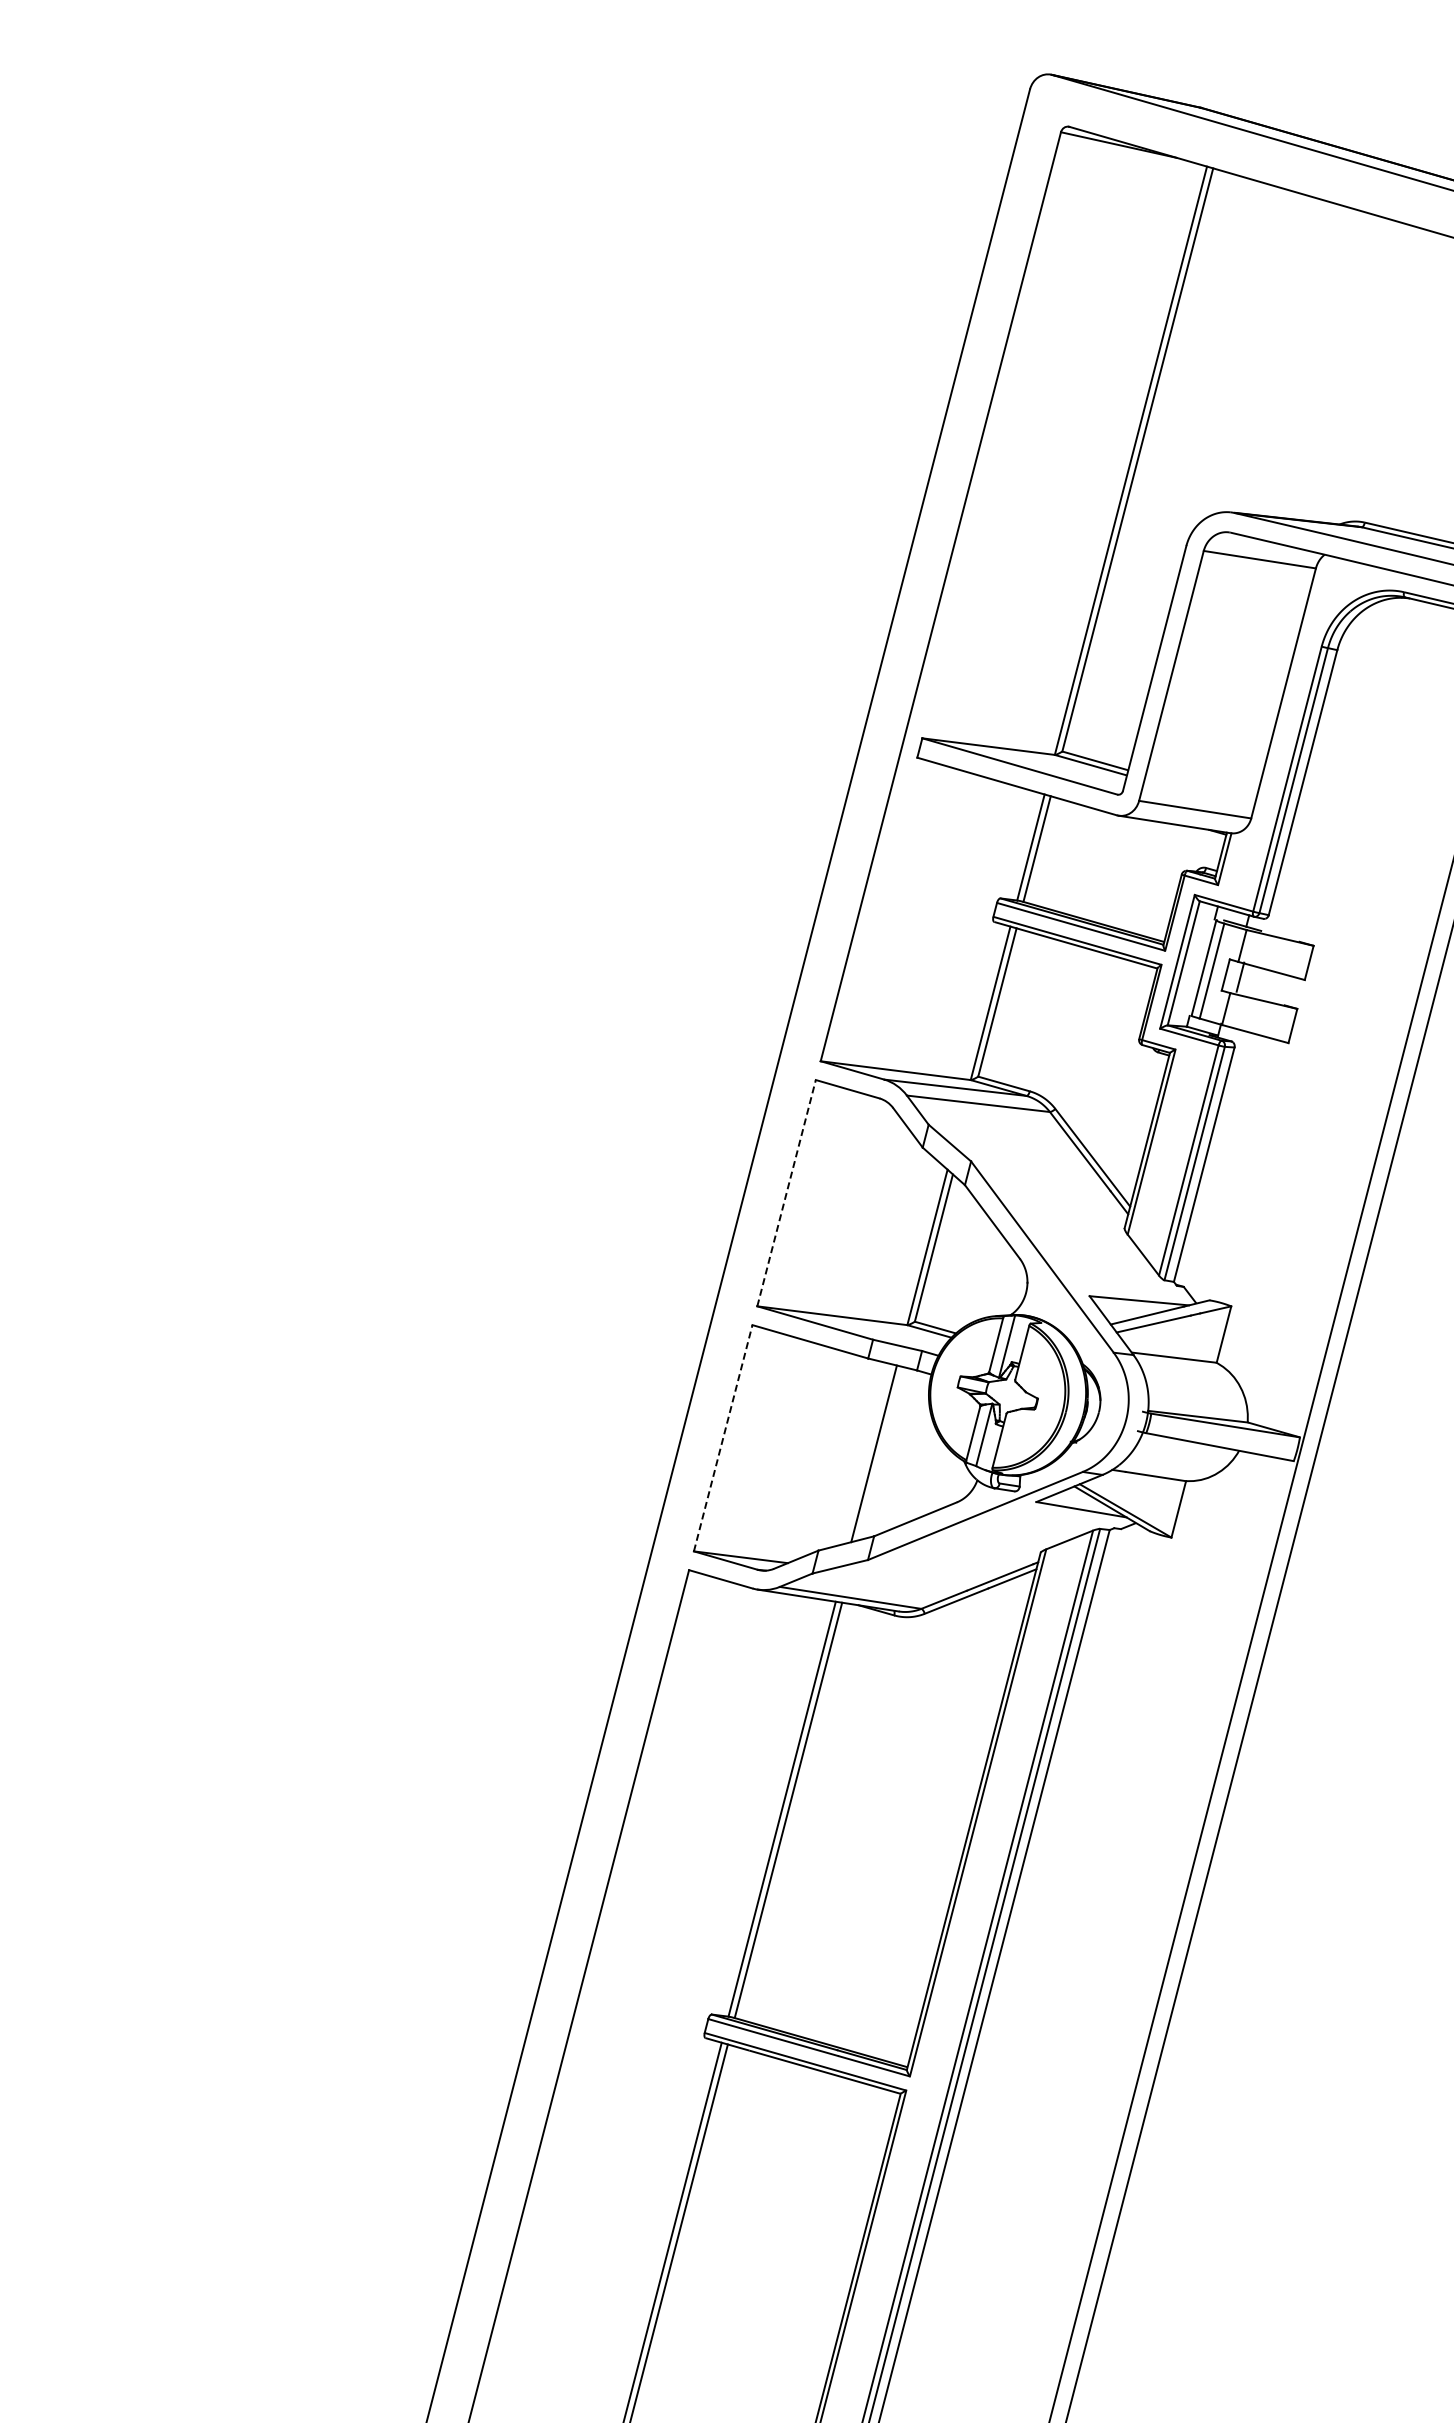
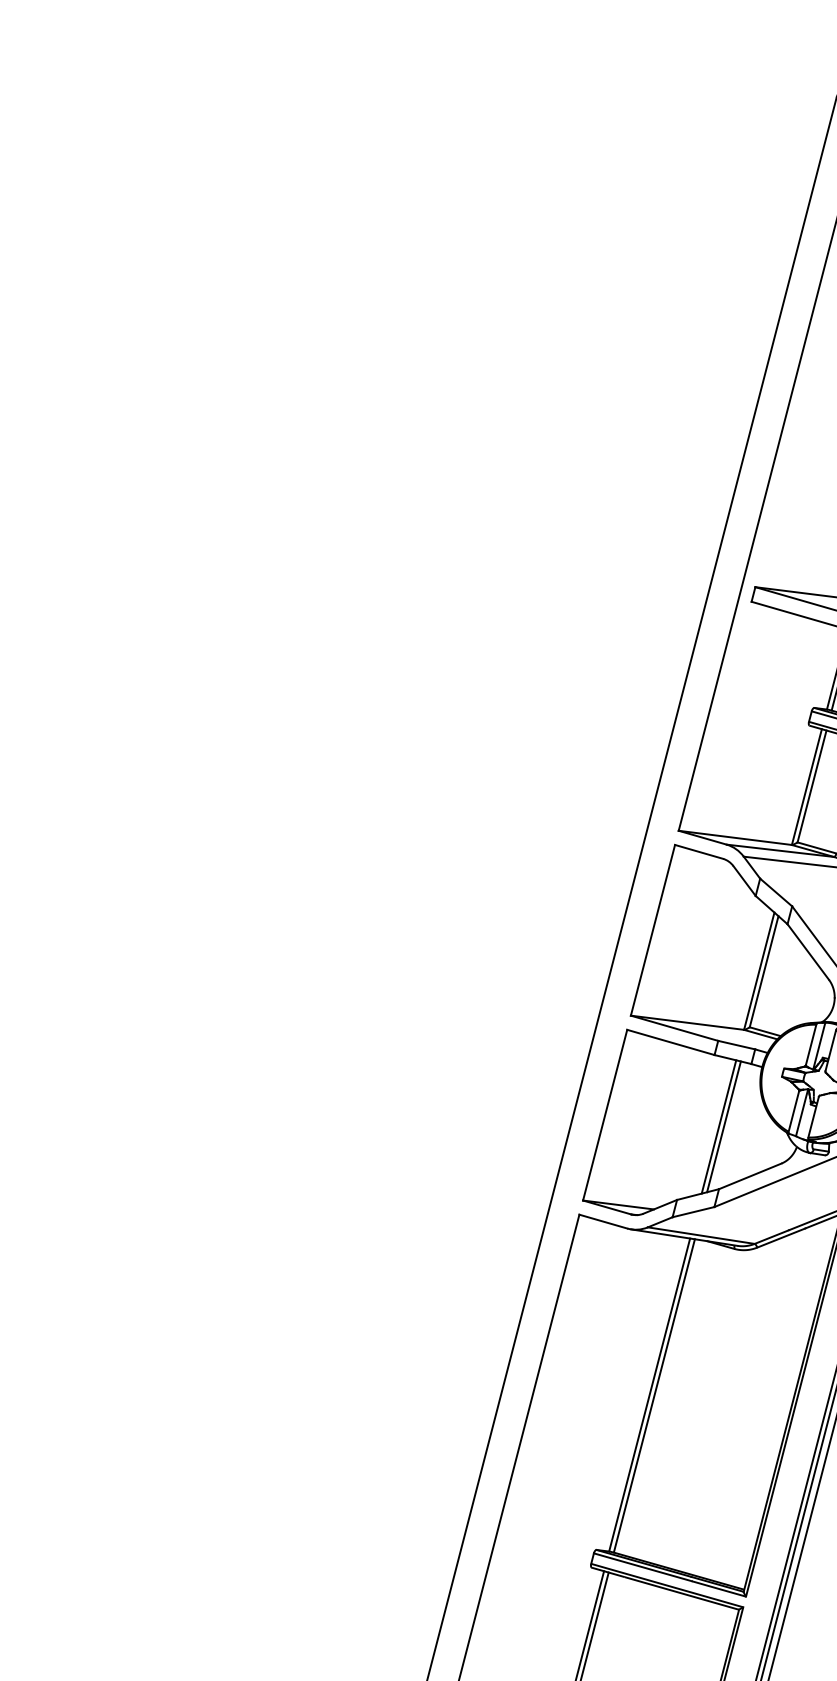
line: (786, 1193) -> (652, 930), dashed -> solid
line: (723, 1438) -> (605, 1115), dashed -> solid
line: (880, 1453) -> (723, 1126), added

